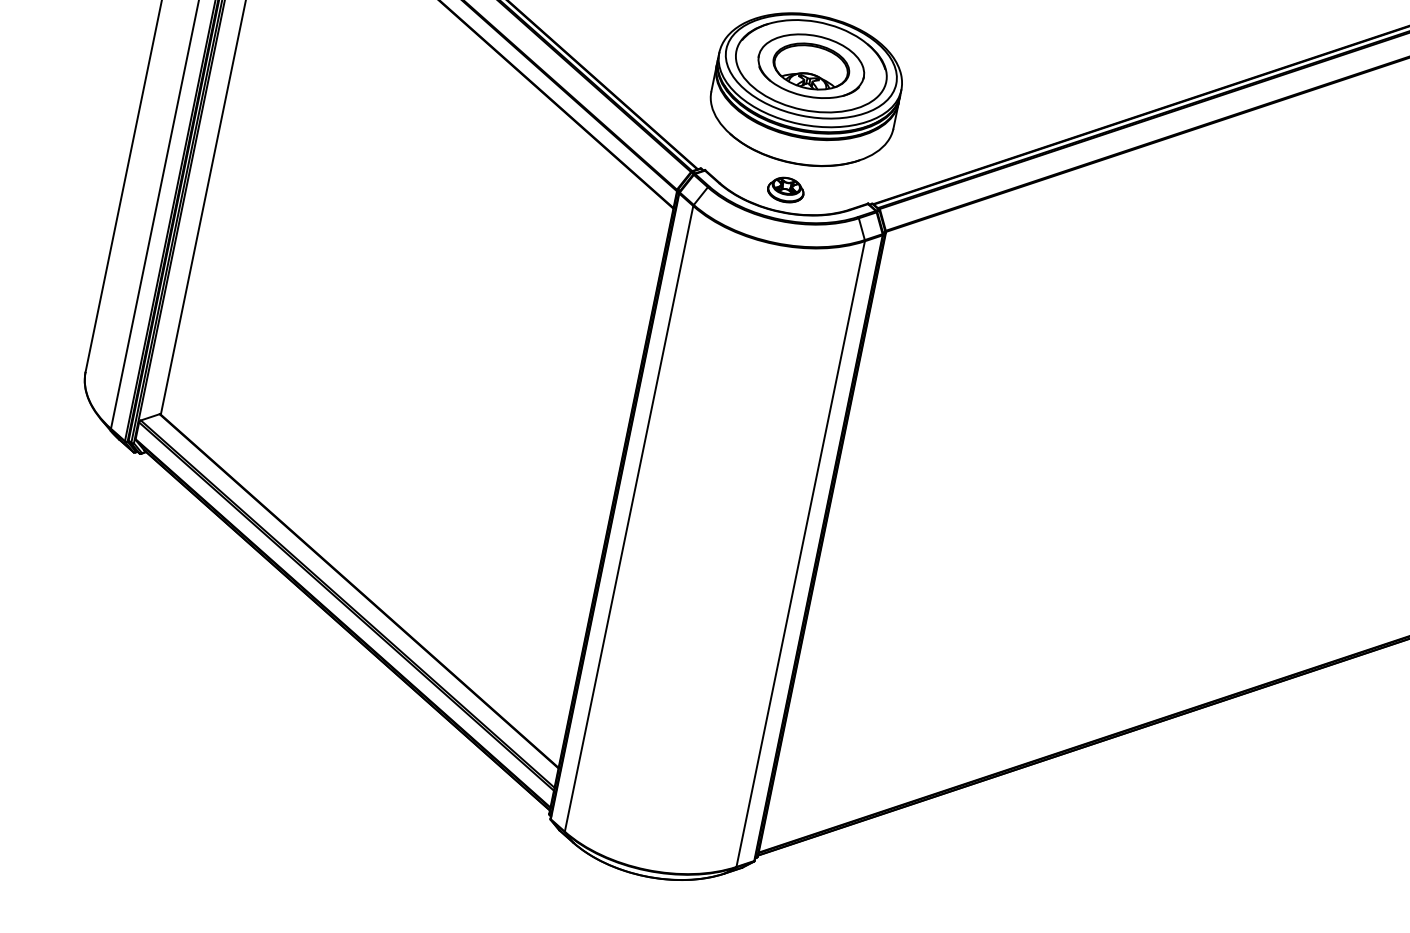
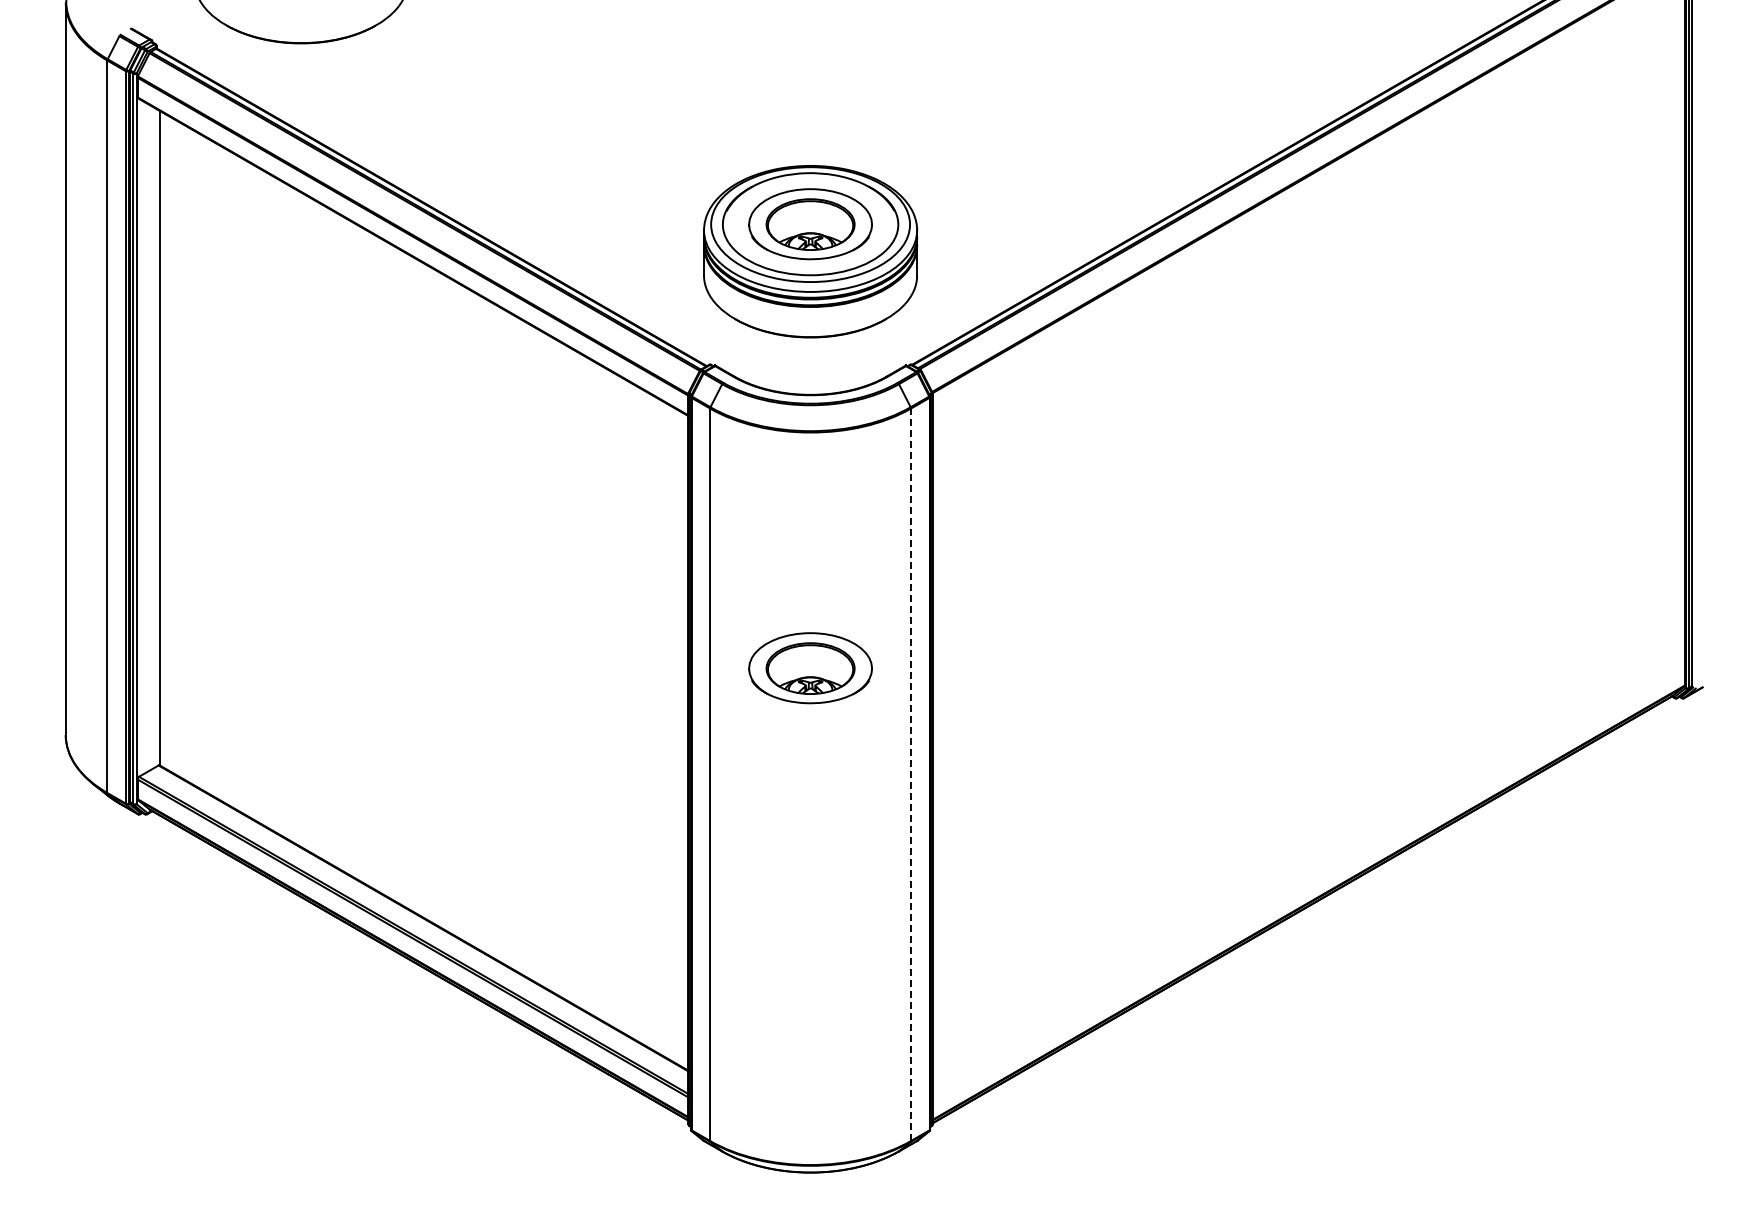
part: (786, 189) -> (810, 368), removed
part: (733, 445) -> (810, 668), added
line: (801, 553) -> (911, 774), solid -> dashed

